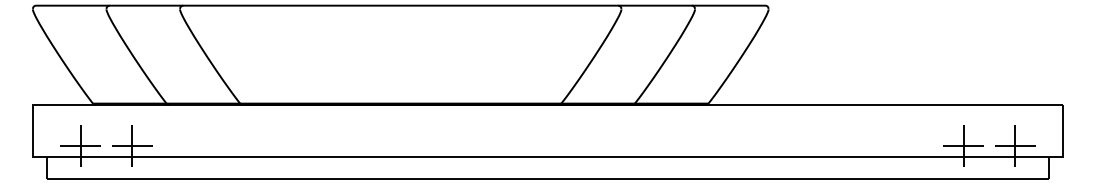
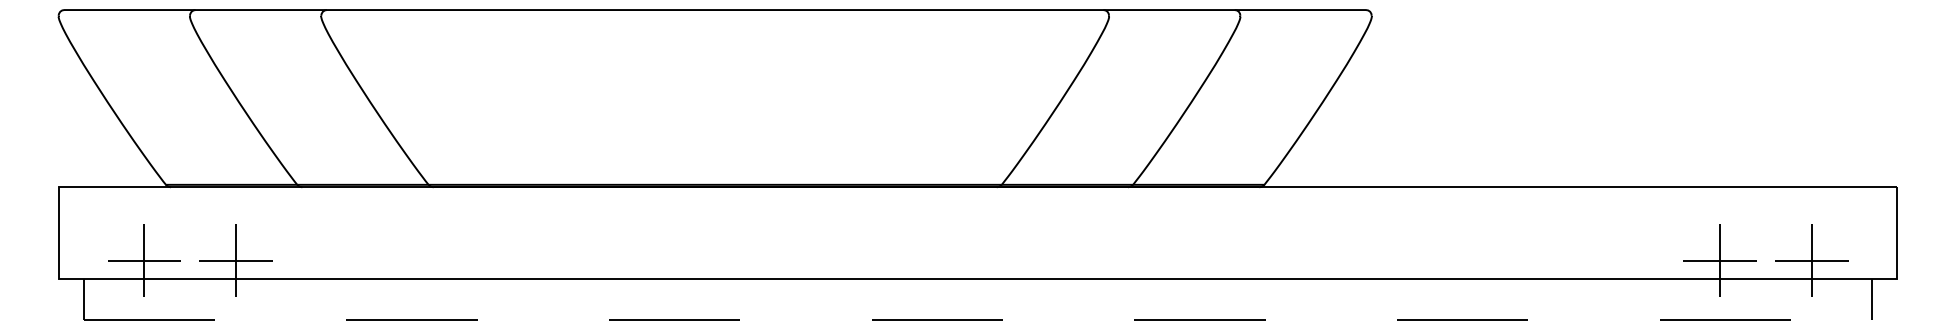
line: (548, 179) -> (978, 320), solid -> dashed

